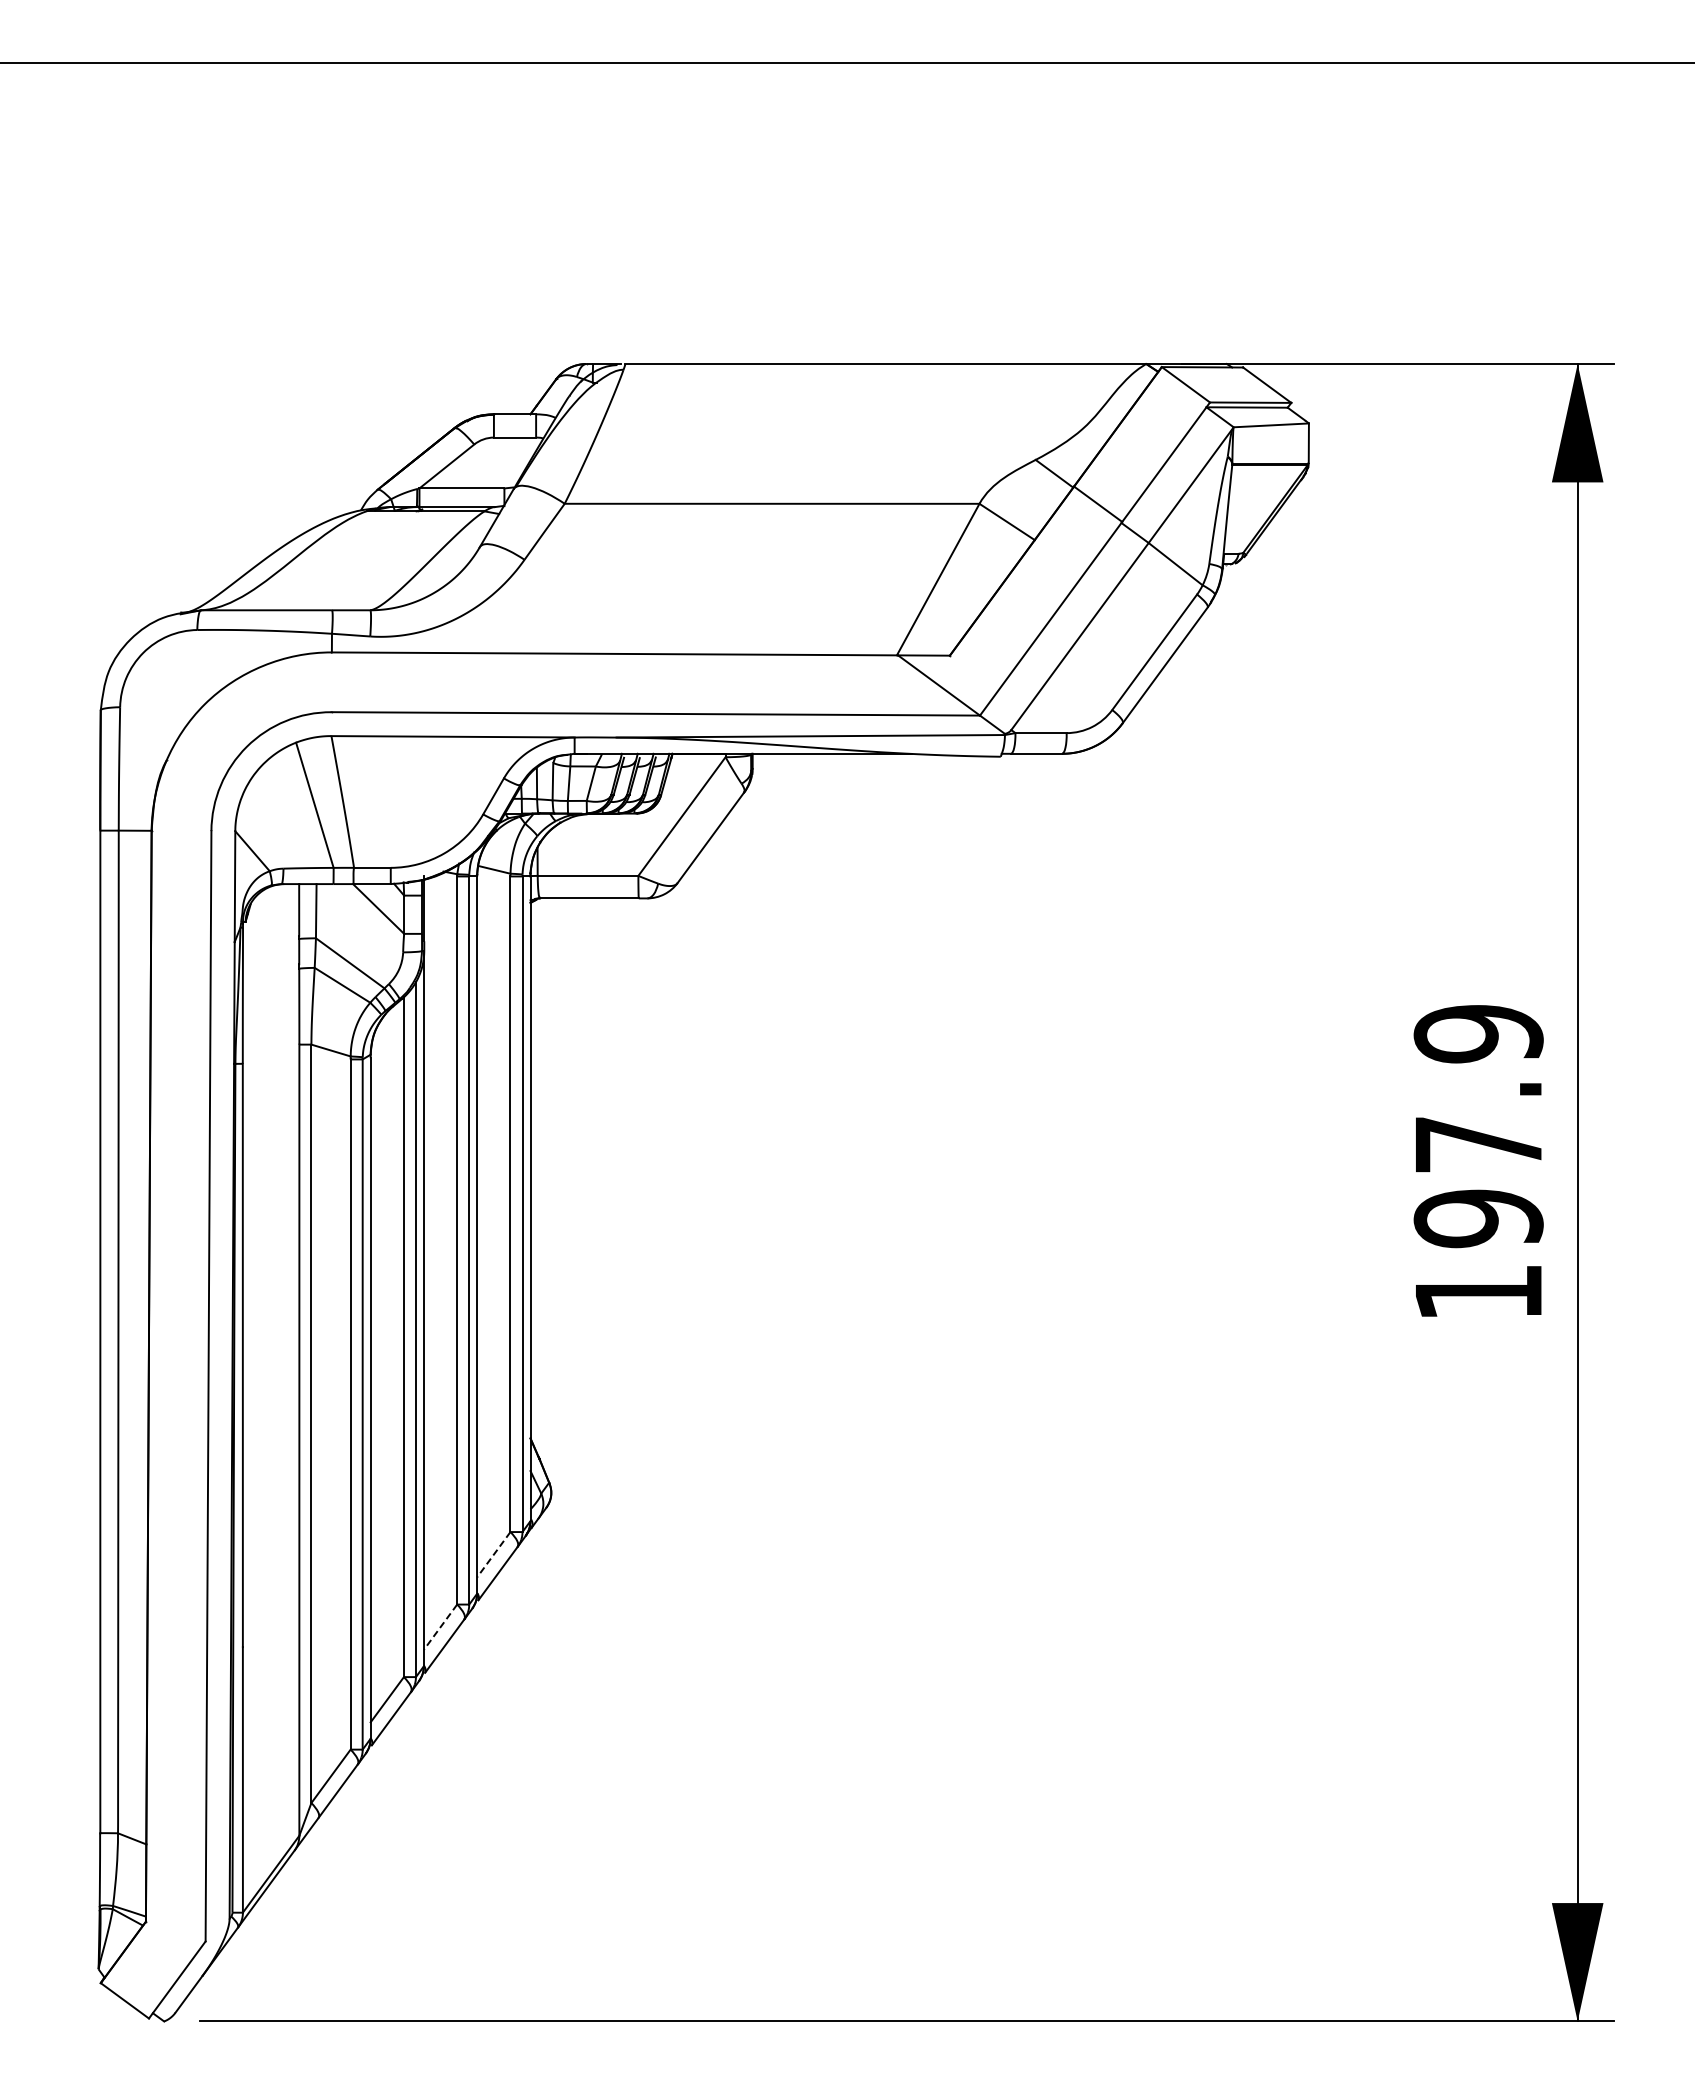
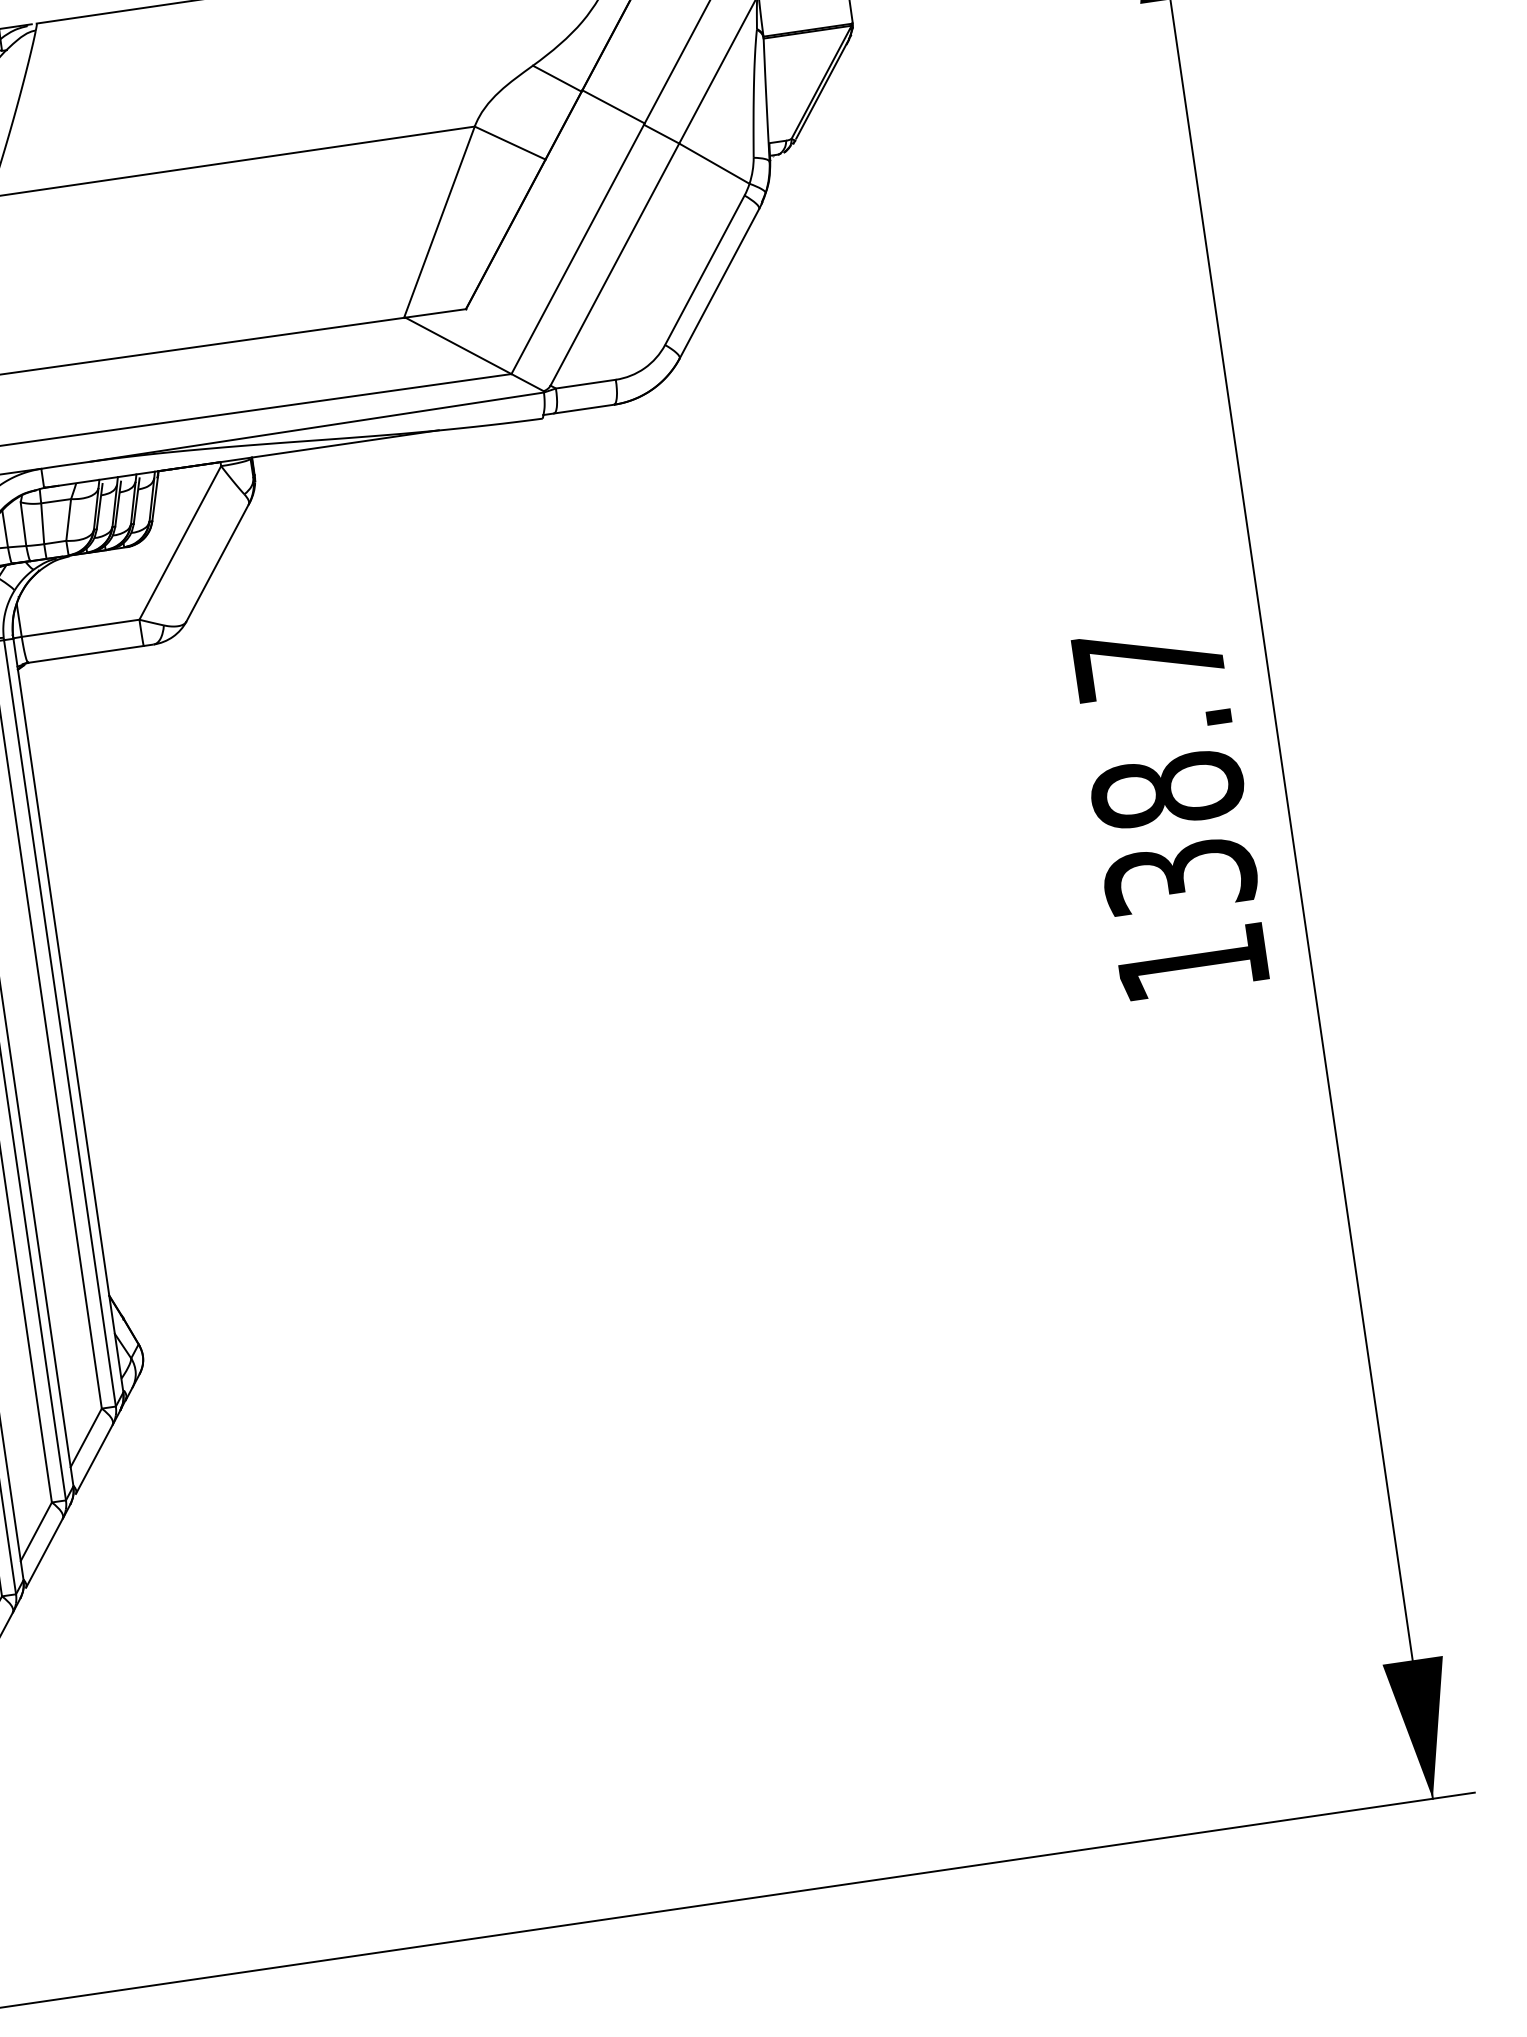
text: (1478, 1126) -> (1164, 769), 197.9 -> 138.7
line: (493, 1555) -> (85, 1438), dashed -> solid
line: (440, 1627) -> (36, 1532), dashed -> solid

